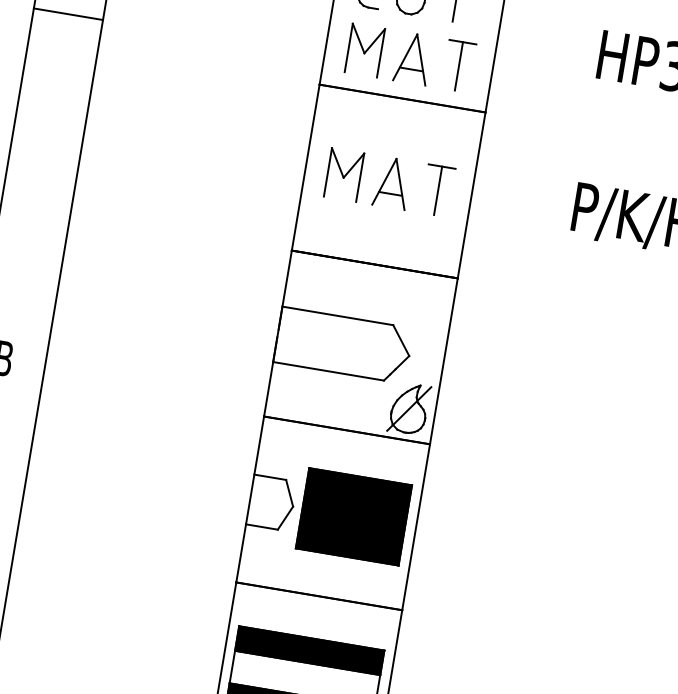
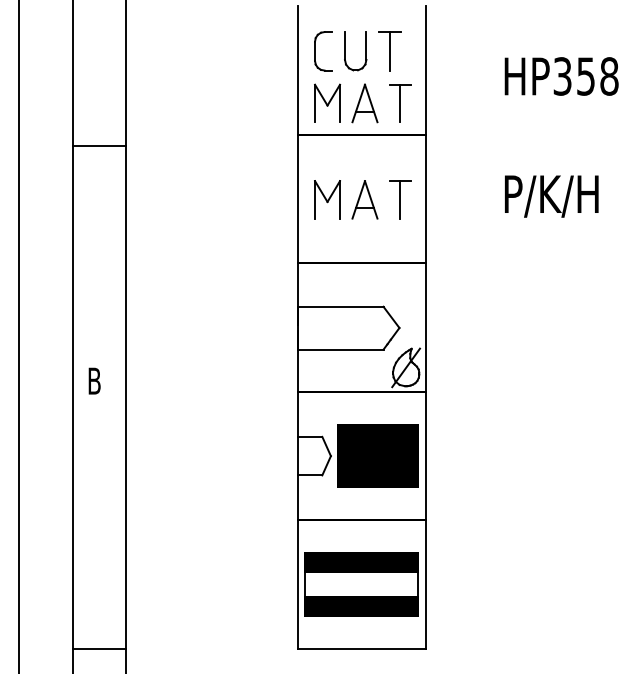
line: (68, 14) -> (99, 146), moved

